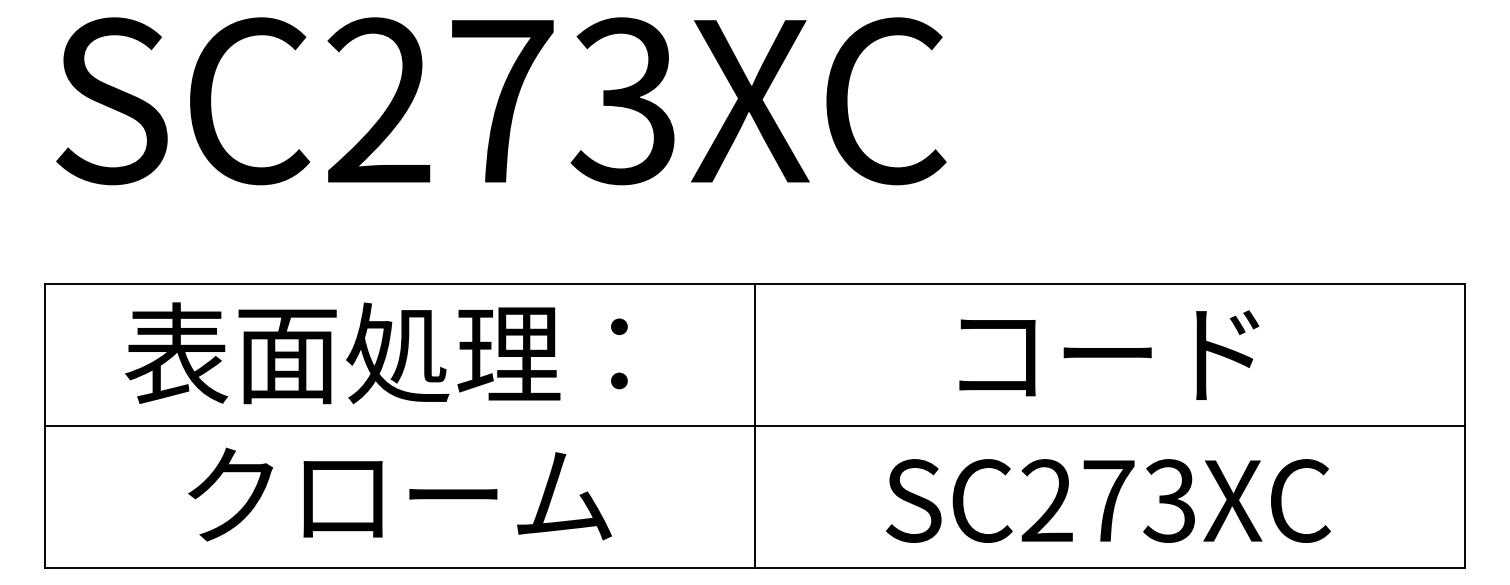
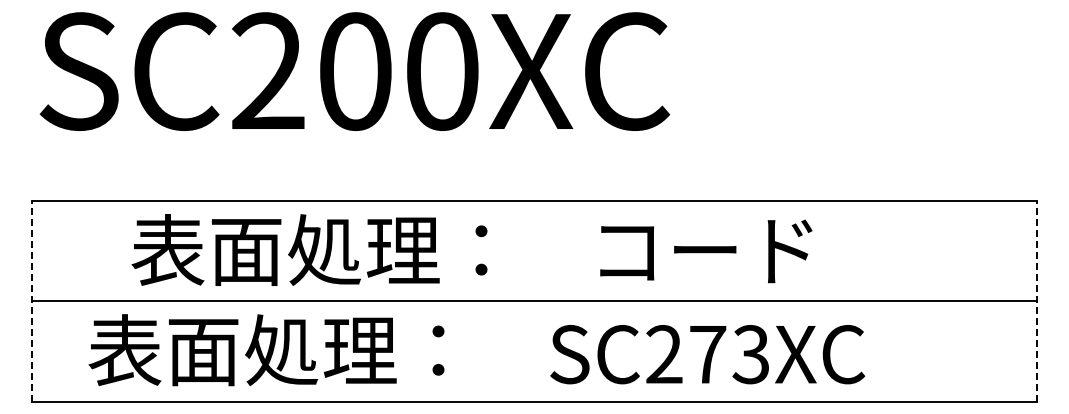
text: (564, 101) -> (399, 71), SC273XC -> SC200XC
text: (376, 352) -> (309, 249), moved
text: (1109, 355) -> (706, 251), moved
line: (45, 424) -> (32, 300), solid -> dashed
line: (755, 424) -> (534, 300), removed
line: (1464, 424) -> (1036, 300), solid -> dashed
text: (376, 495) -> (266, 350), クローム -> 表面処理：
text: (1108, 500) -> (707, 354), moved

